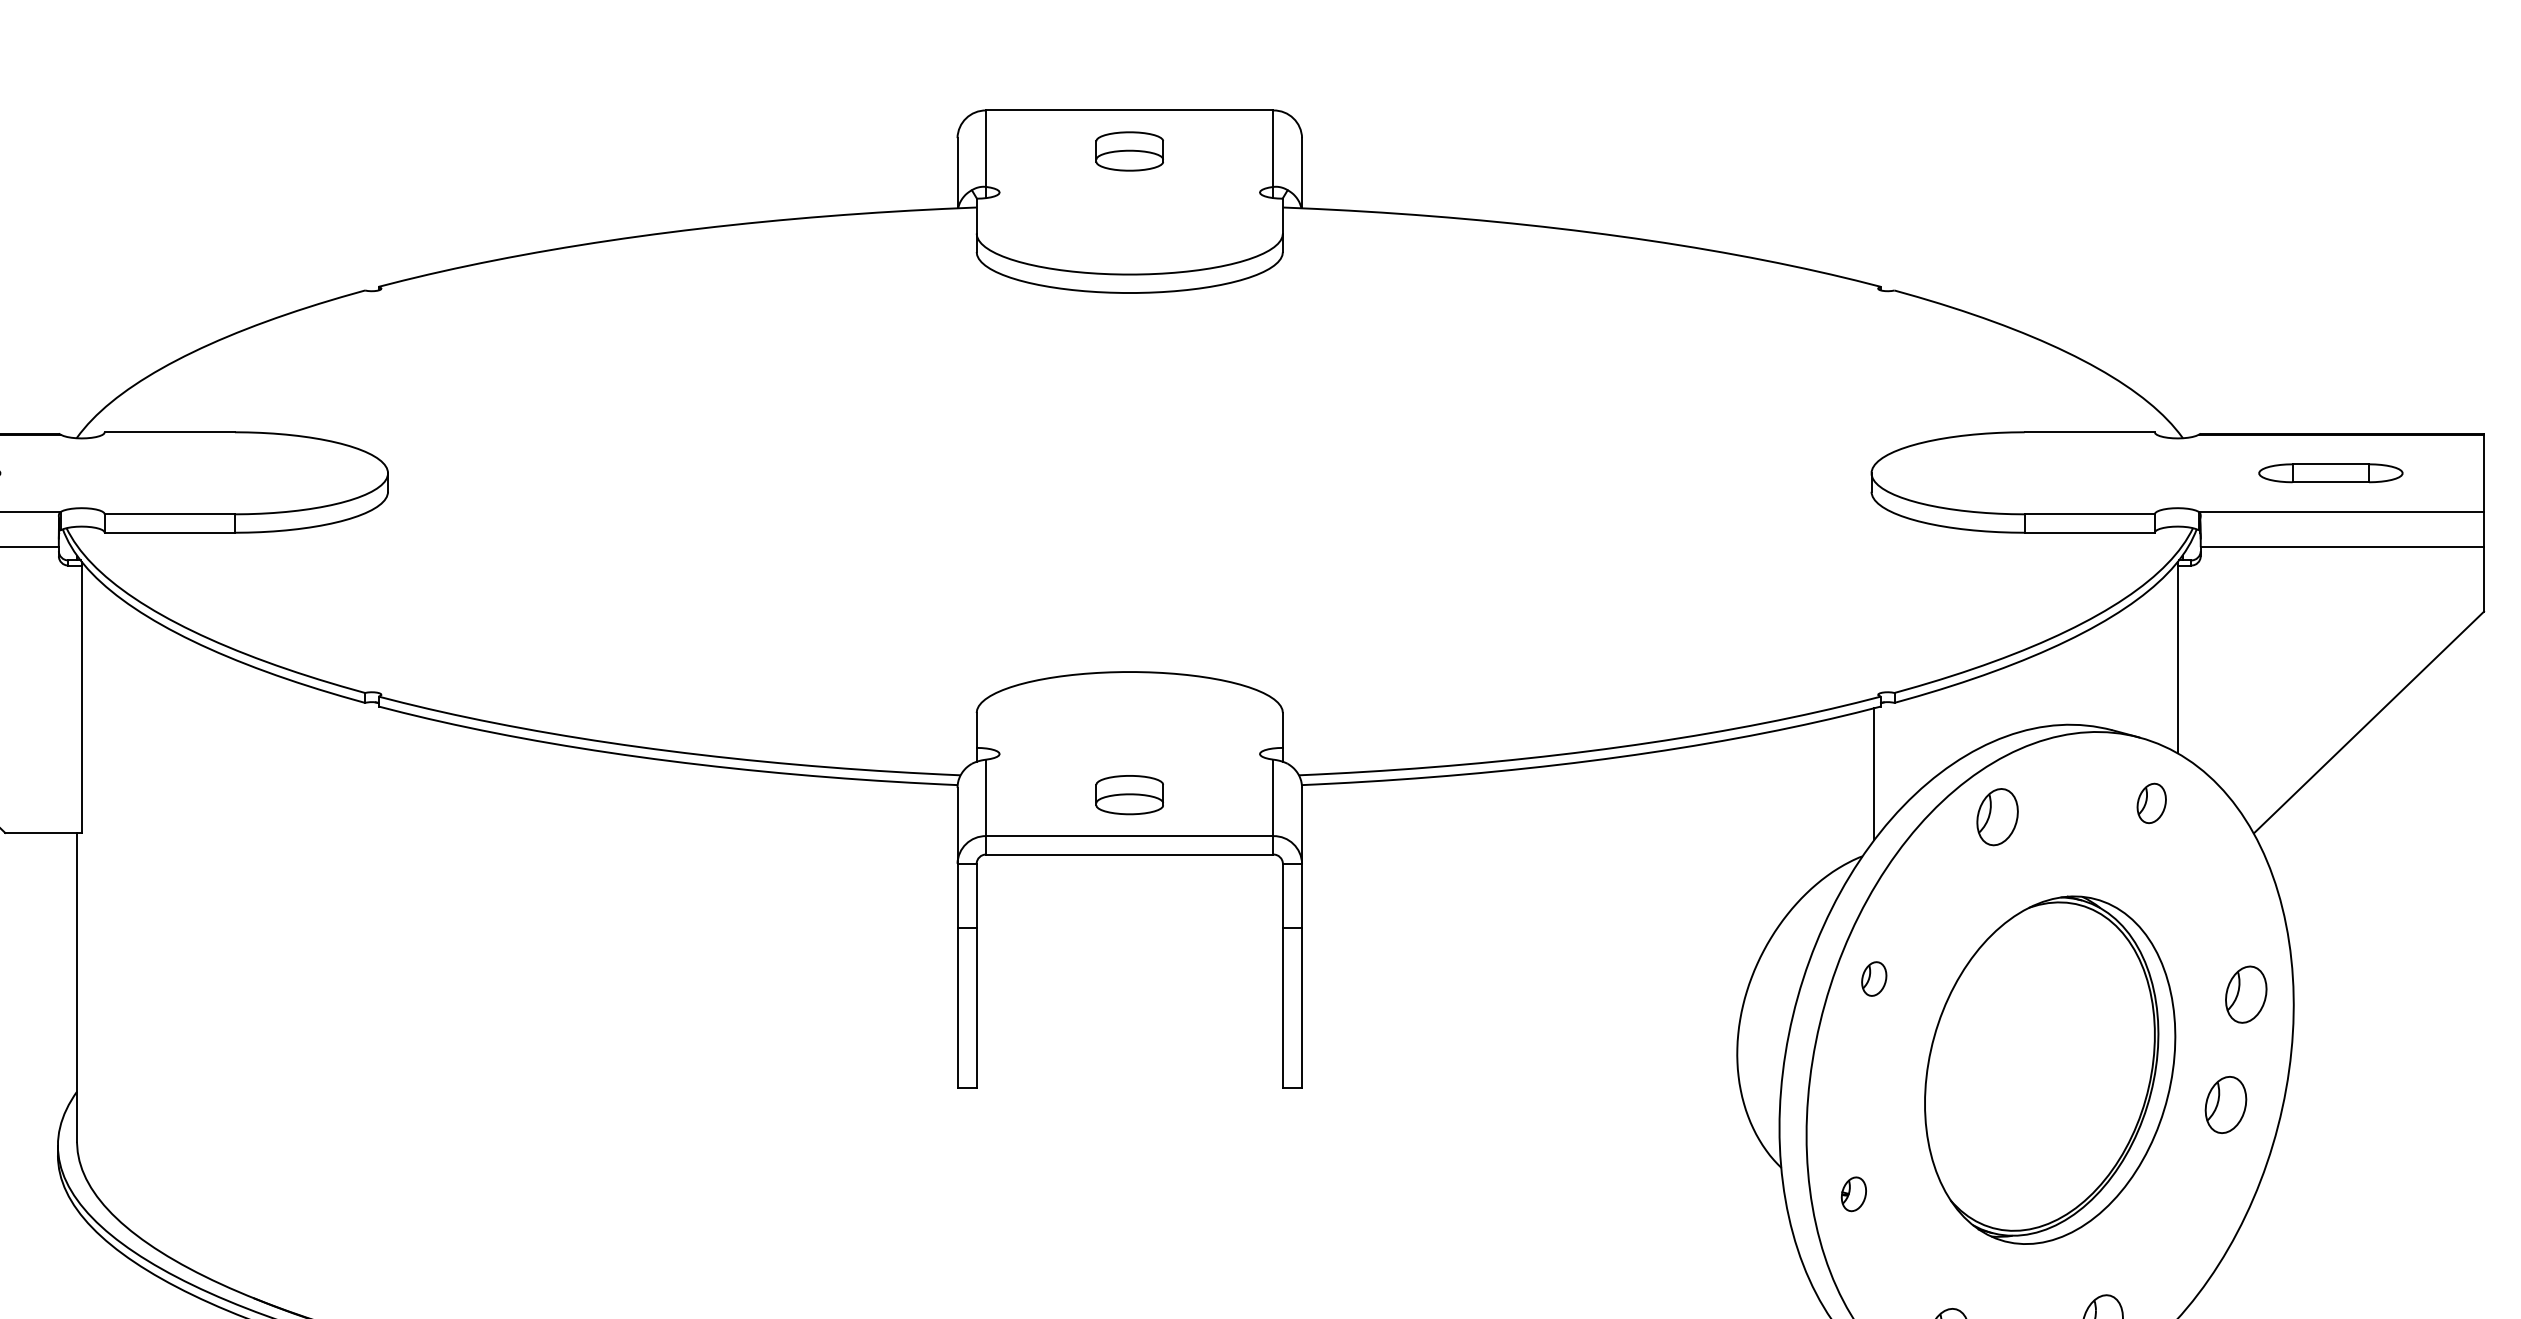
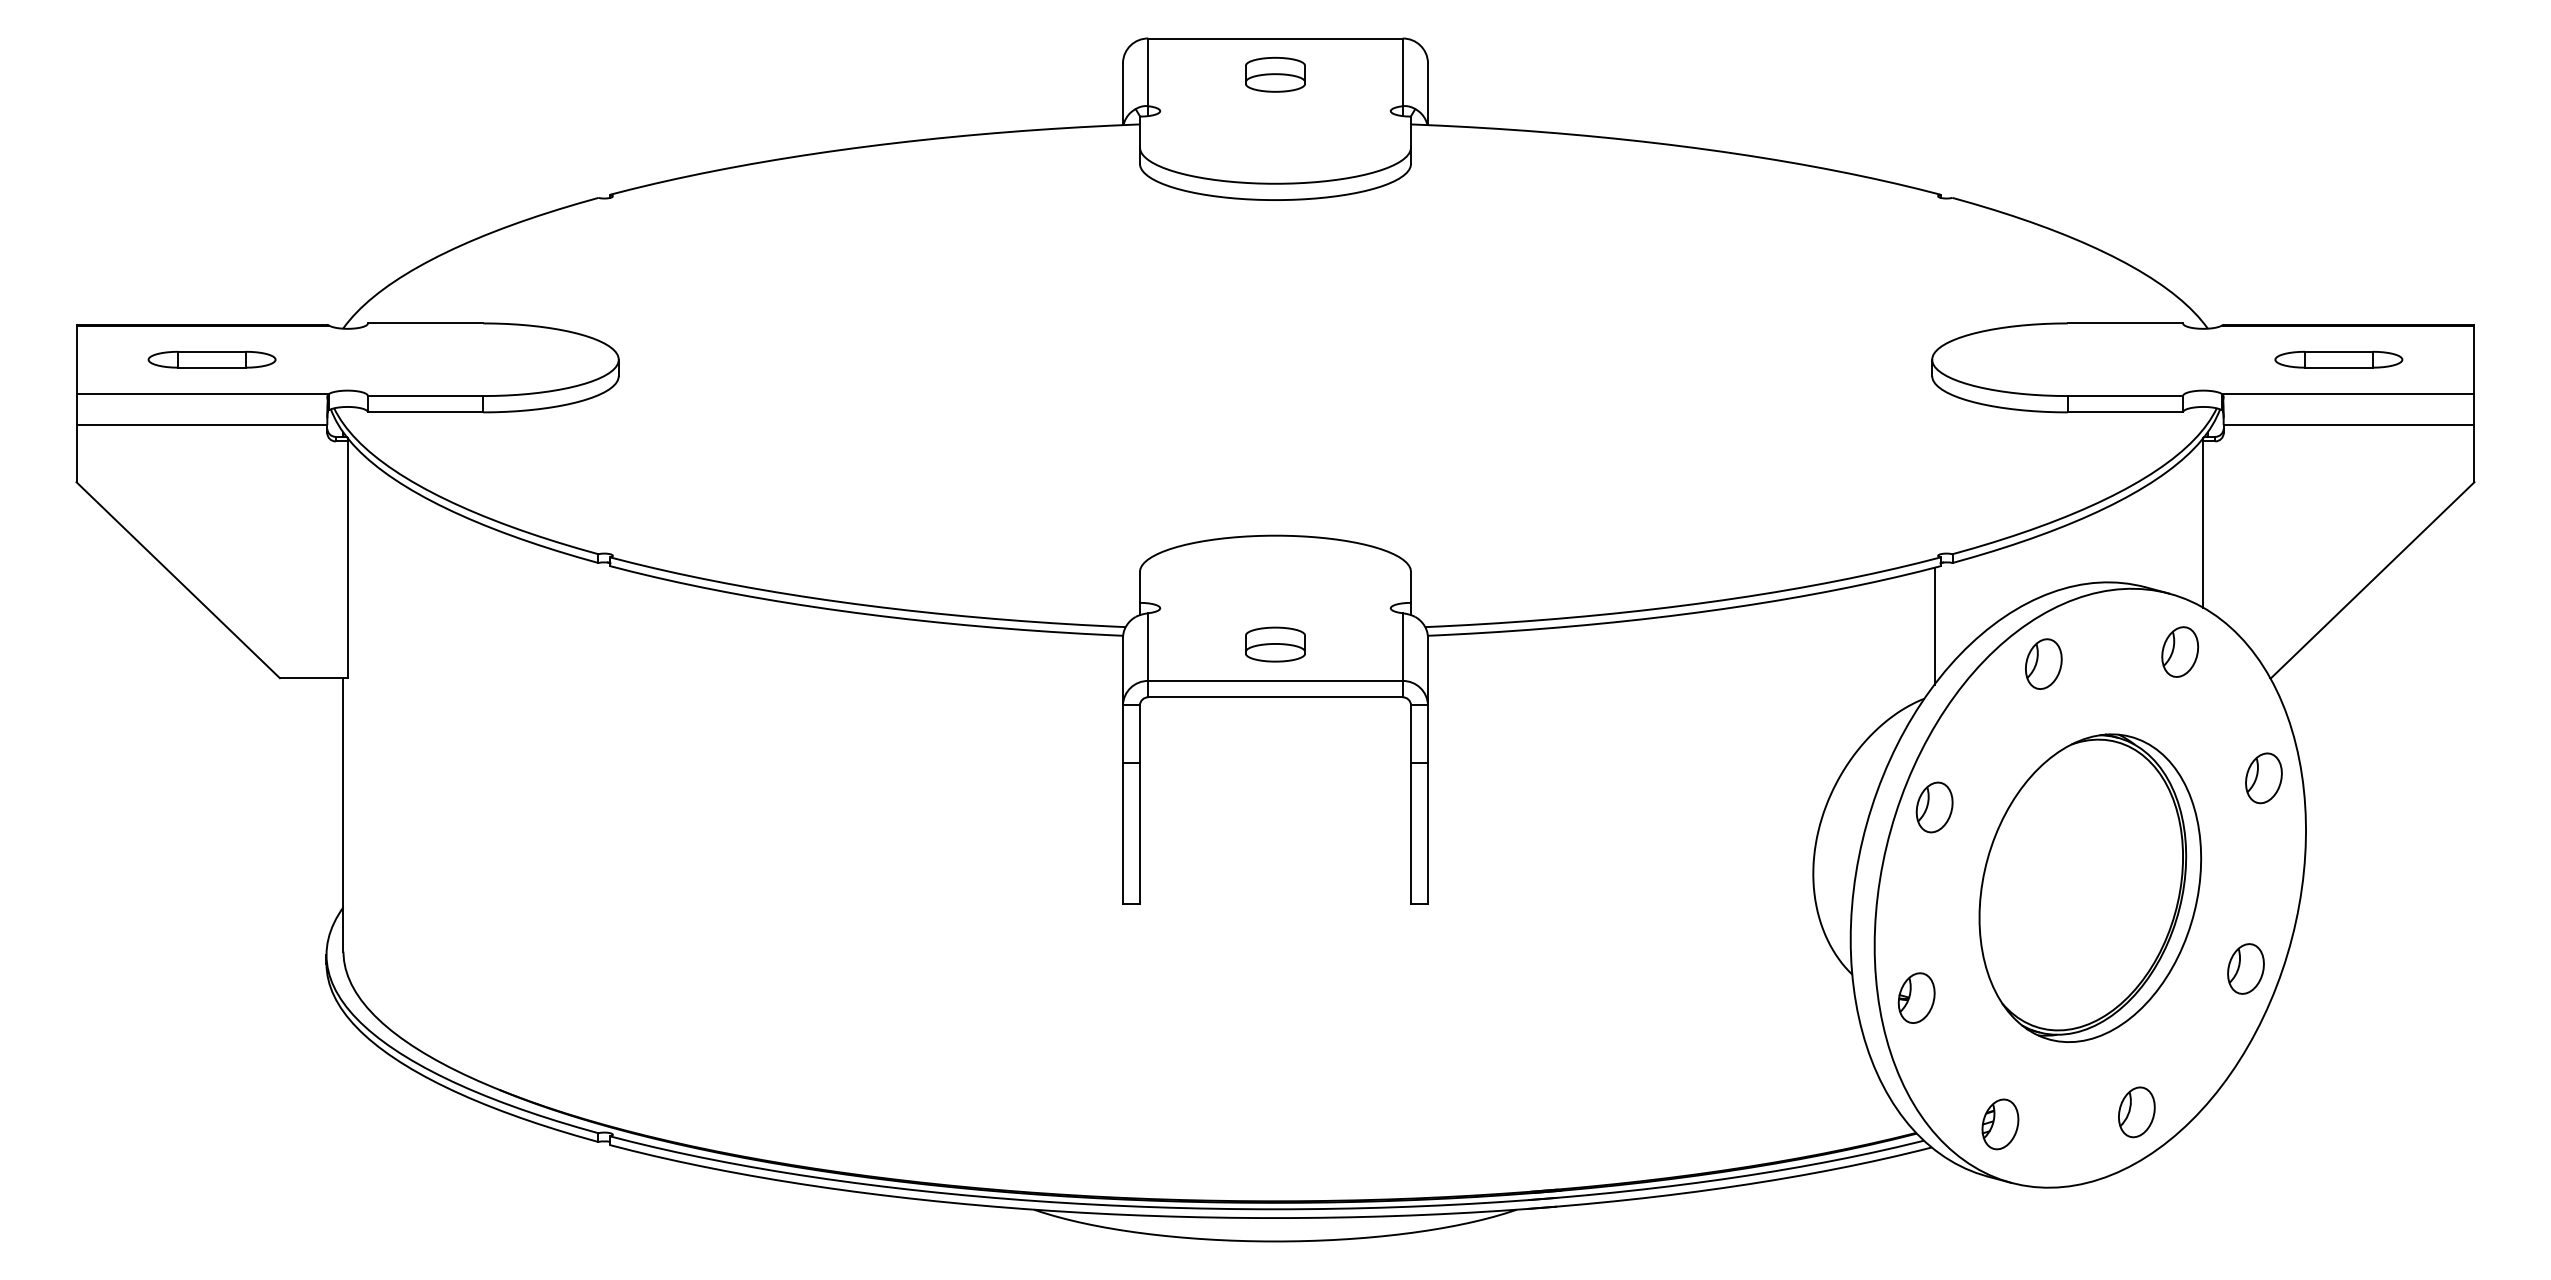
part: (2152, 802) -> (2180, 651), size x1.43
part: (1874, 979) -> (1934, 807), size x1.67
part: (2245, 994) -> (2263, 778), moved
part: (2225, 1104) -> (2245, 968), moved
part: (1853, 1193) -> (1916, 997), size x1.67

